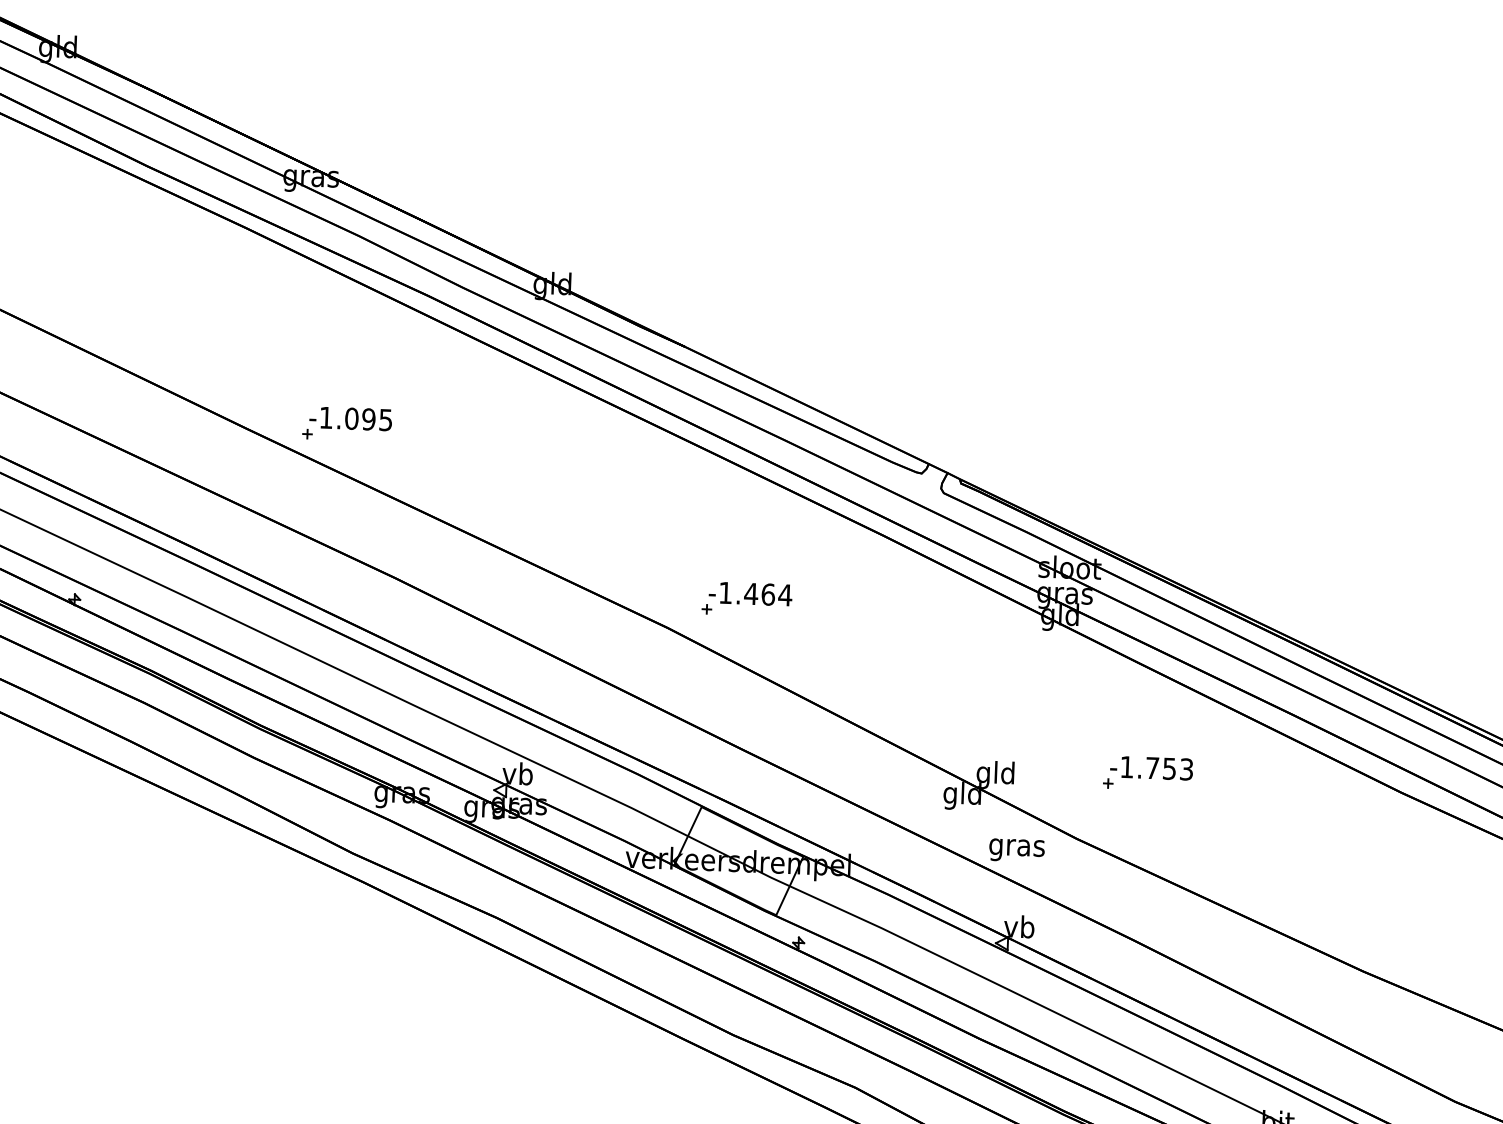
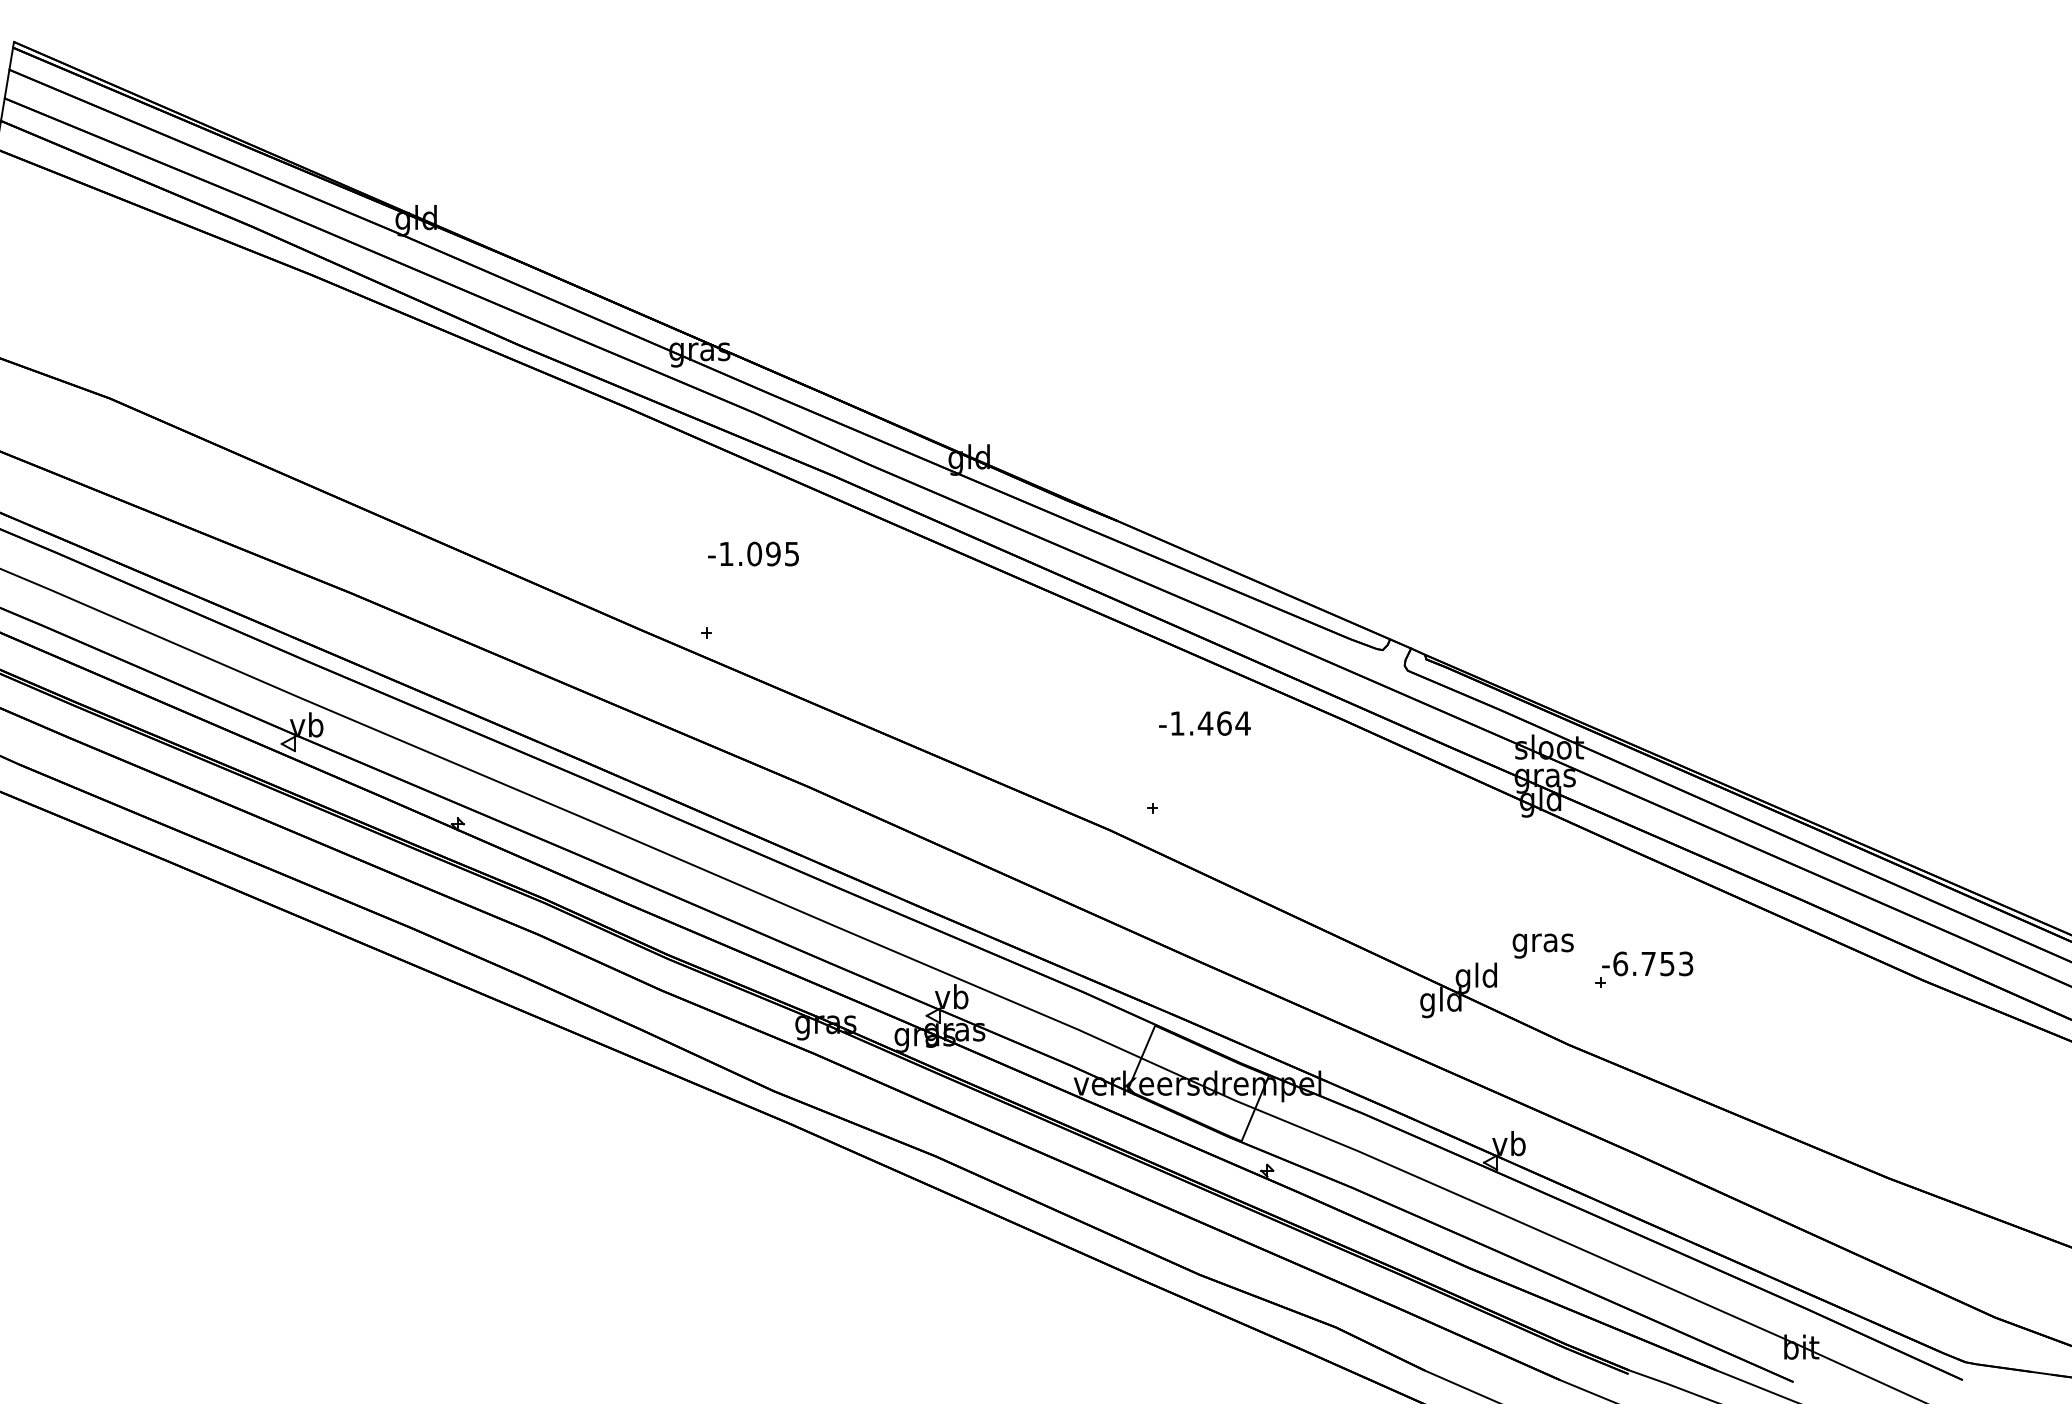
text: (350, 418) -> (753, 553), moved
text: (750, 593) -> (1204, 723), moved
text: (1126, 766) -> (1620, 963), -1.753 -> -6.753
text: (1016, 849) -> (1542, 945), moved

